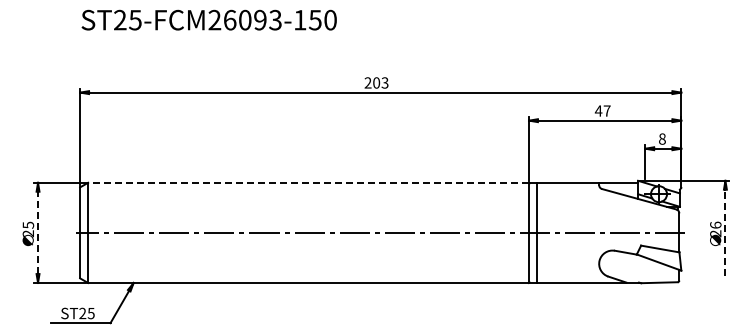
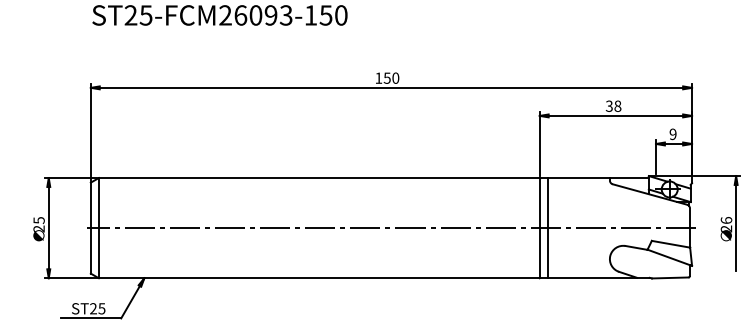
text: (376, 82) -> (387, 77), 203 -> 150
text: (602, 110) -> (613, 105), 47 -> 38
text: (662, 138) -> (673, 133), 8 -> 9
line: (308, 182) -> (319, 177), dashed -> solid
line: (38, 232) -> (49, 227), dashed -> solid
line: (725, 232) -> (736, 227), dashed -> solid

